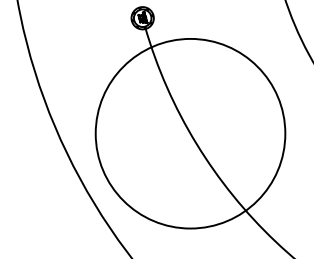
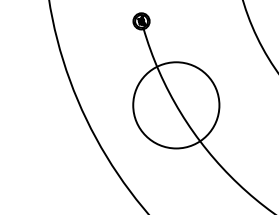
circle: (190, 133) -> (176, 105), size x0.62

